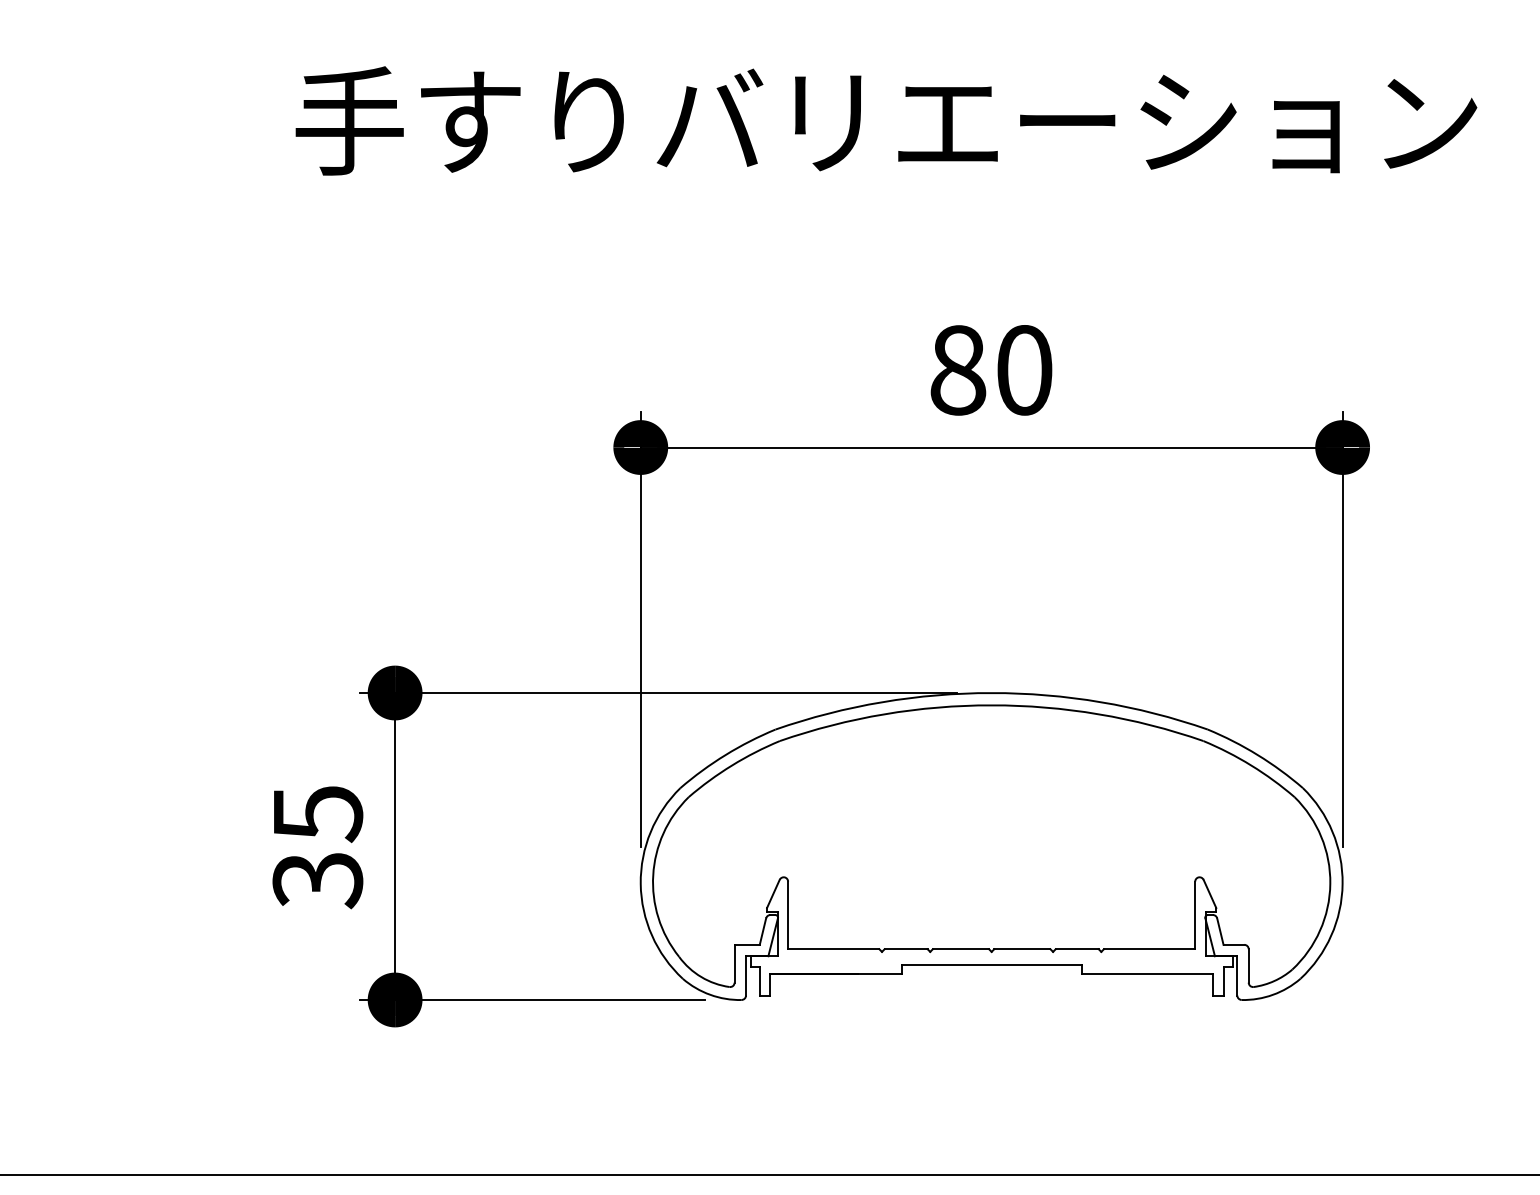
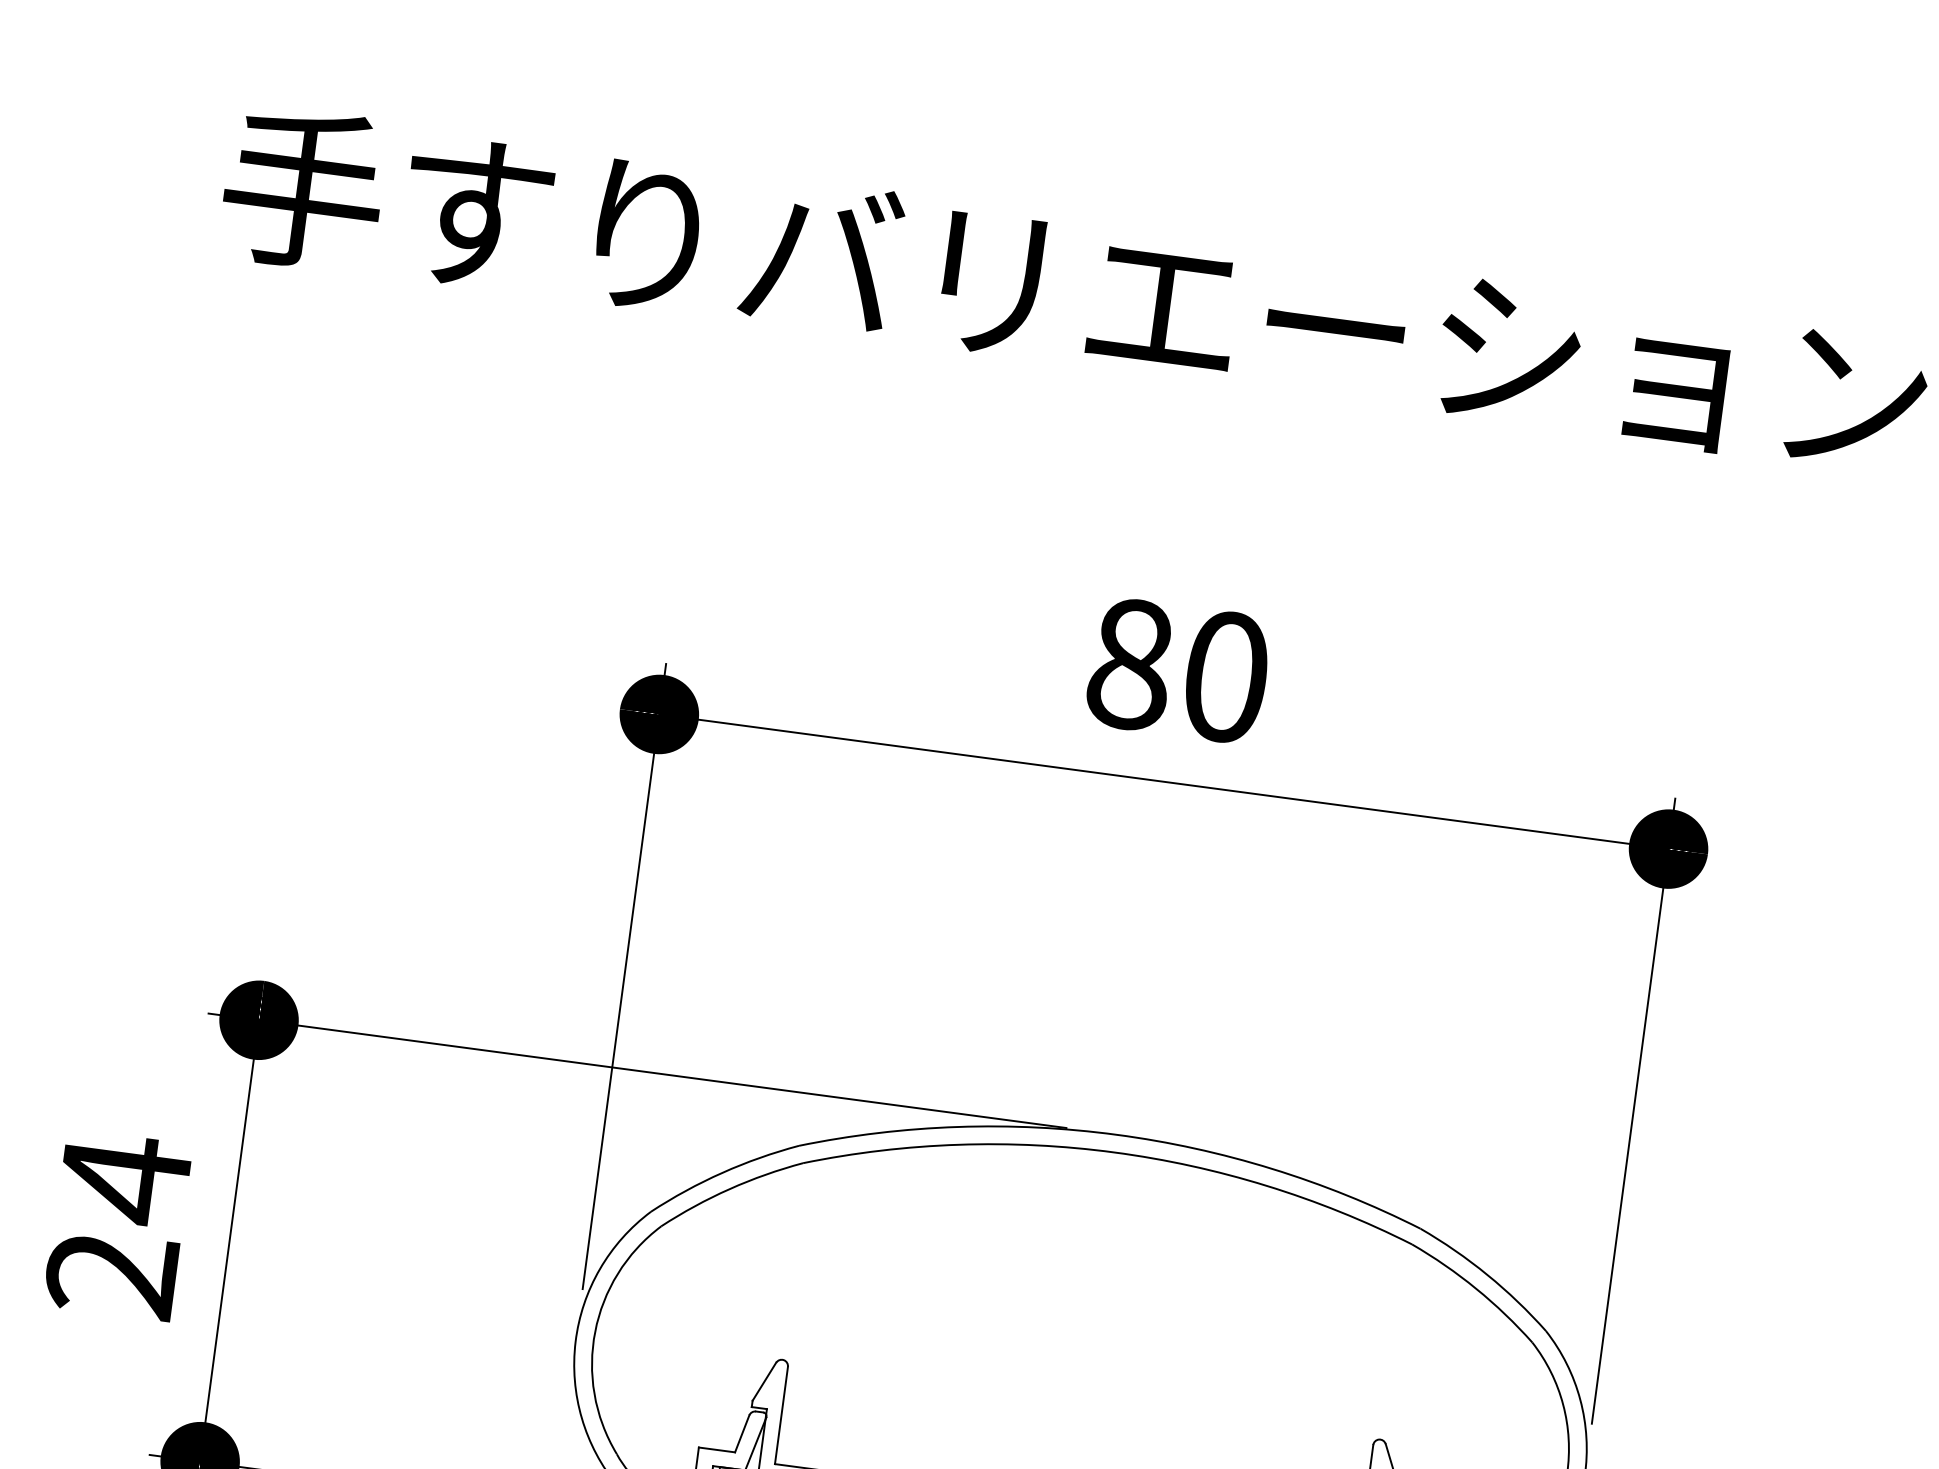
text: (317, 846) -> (118, 1226), 35 -> 24

